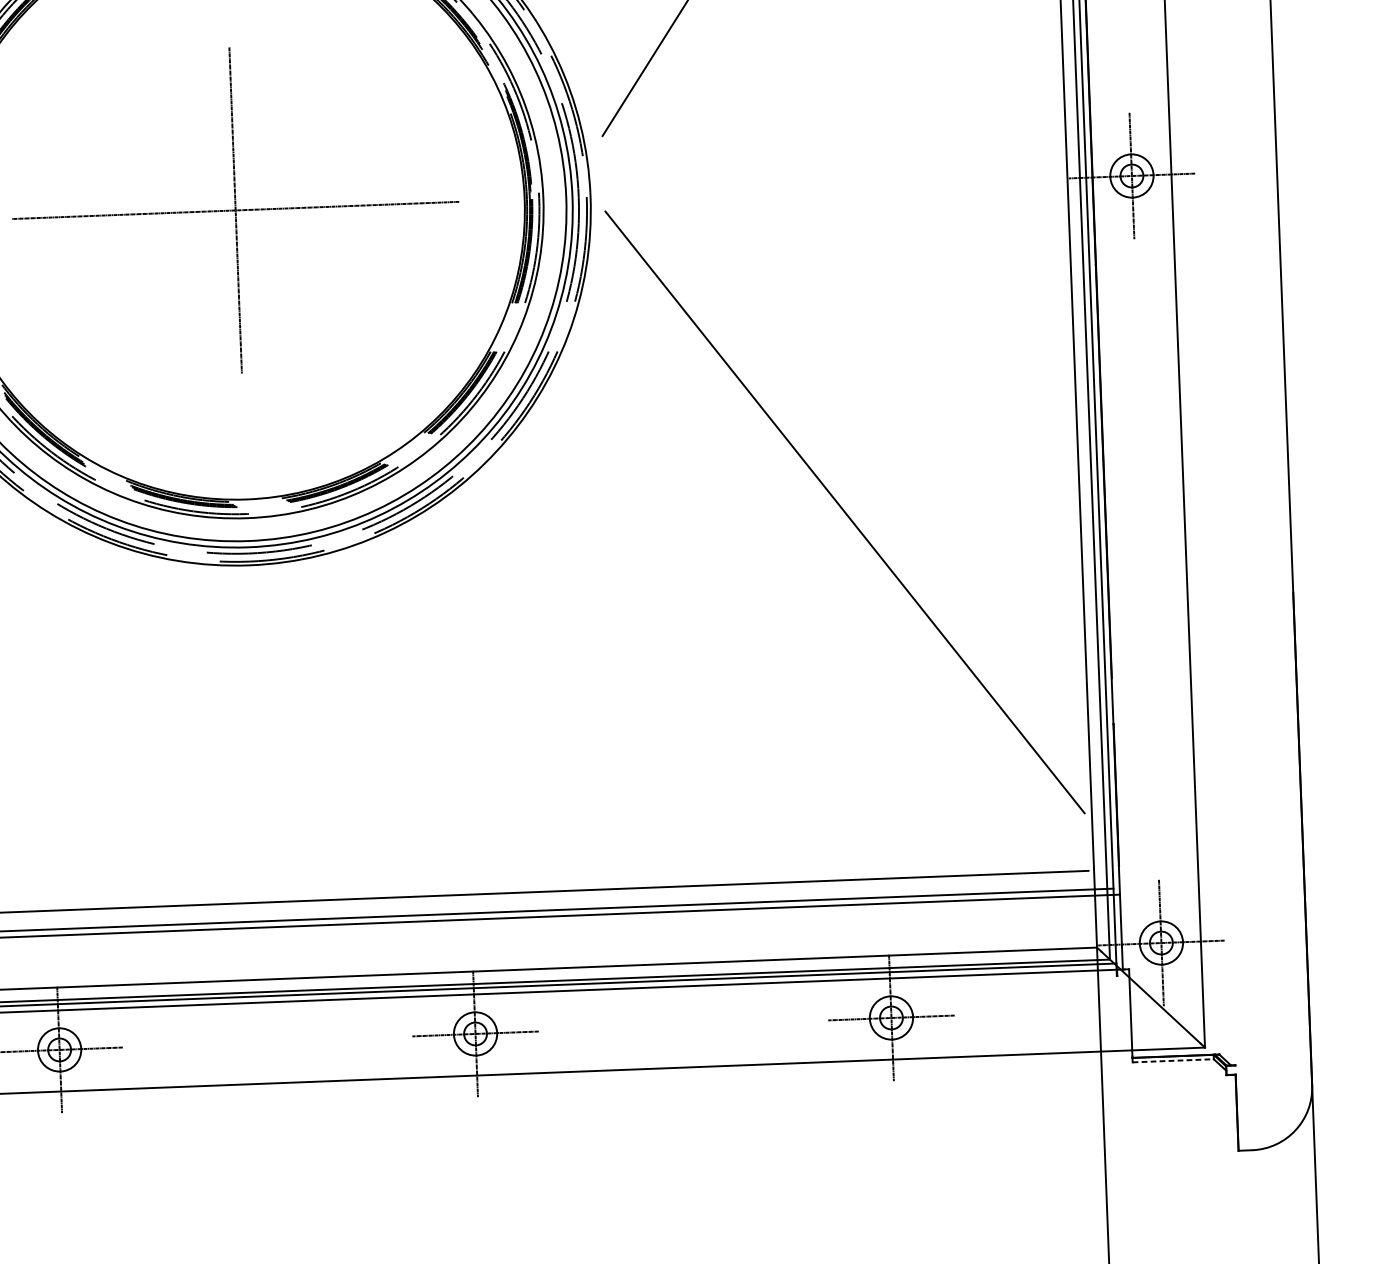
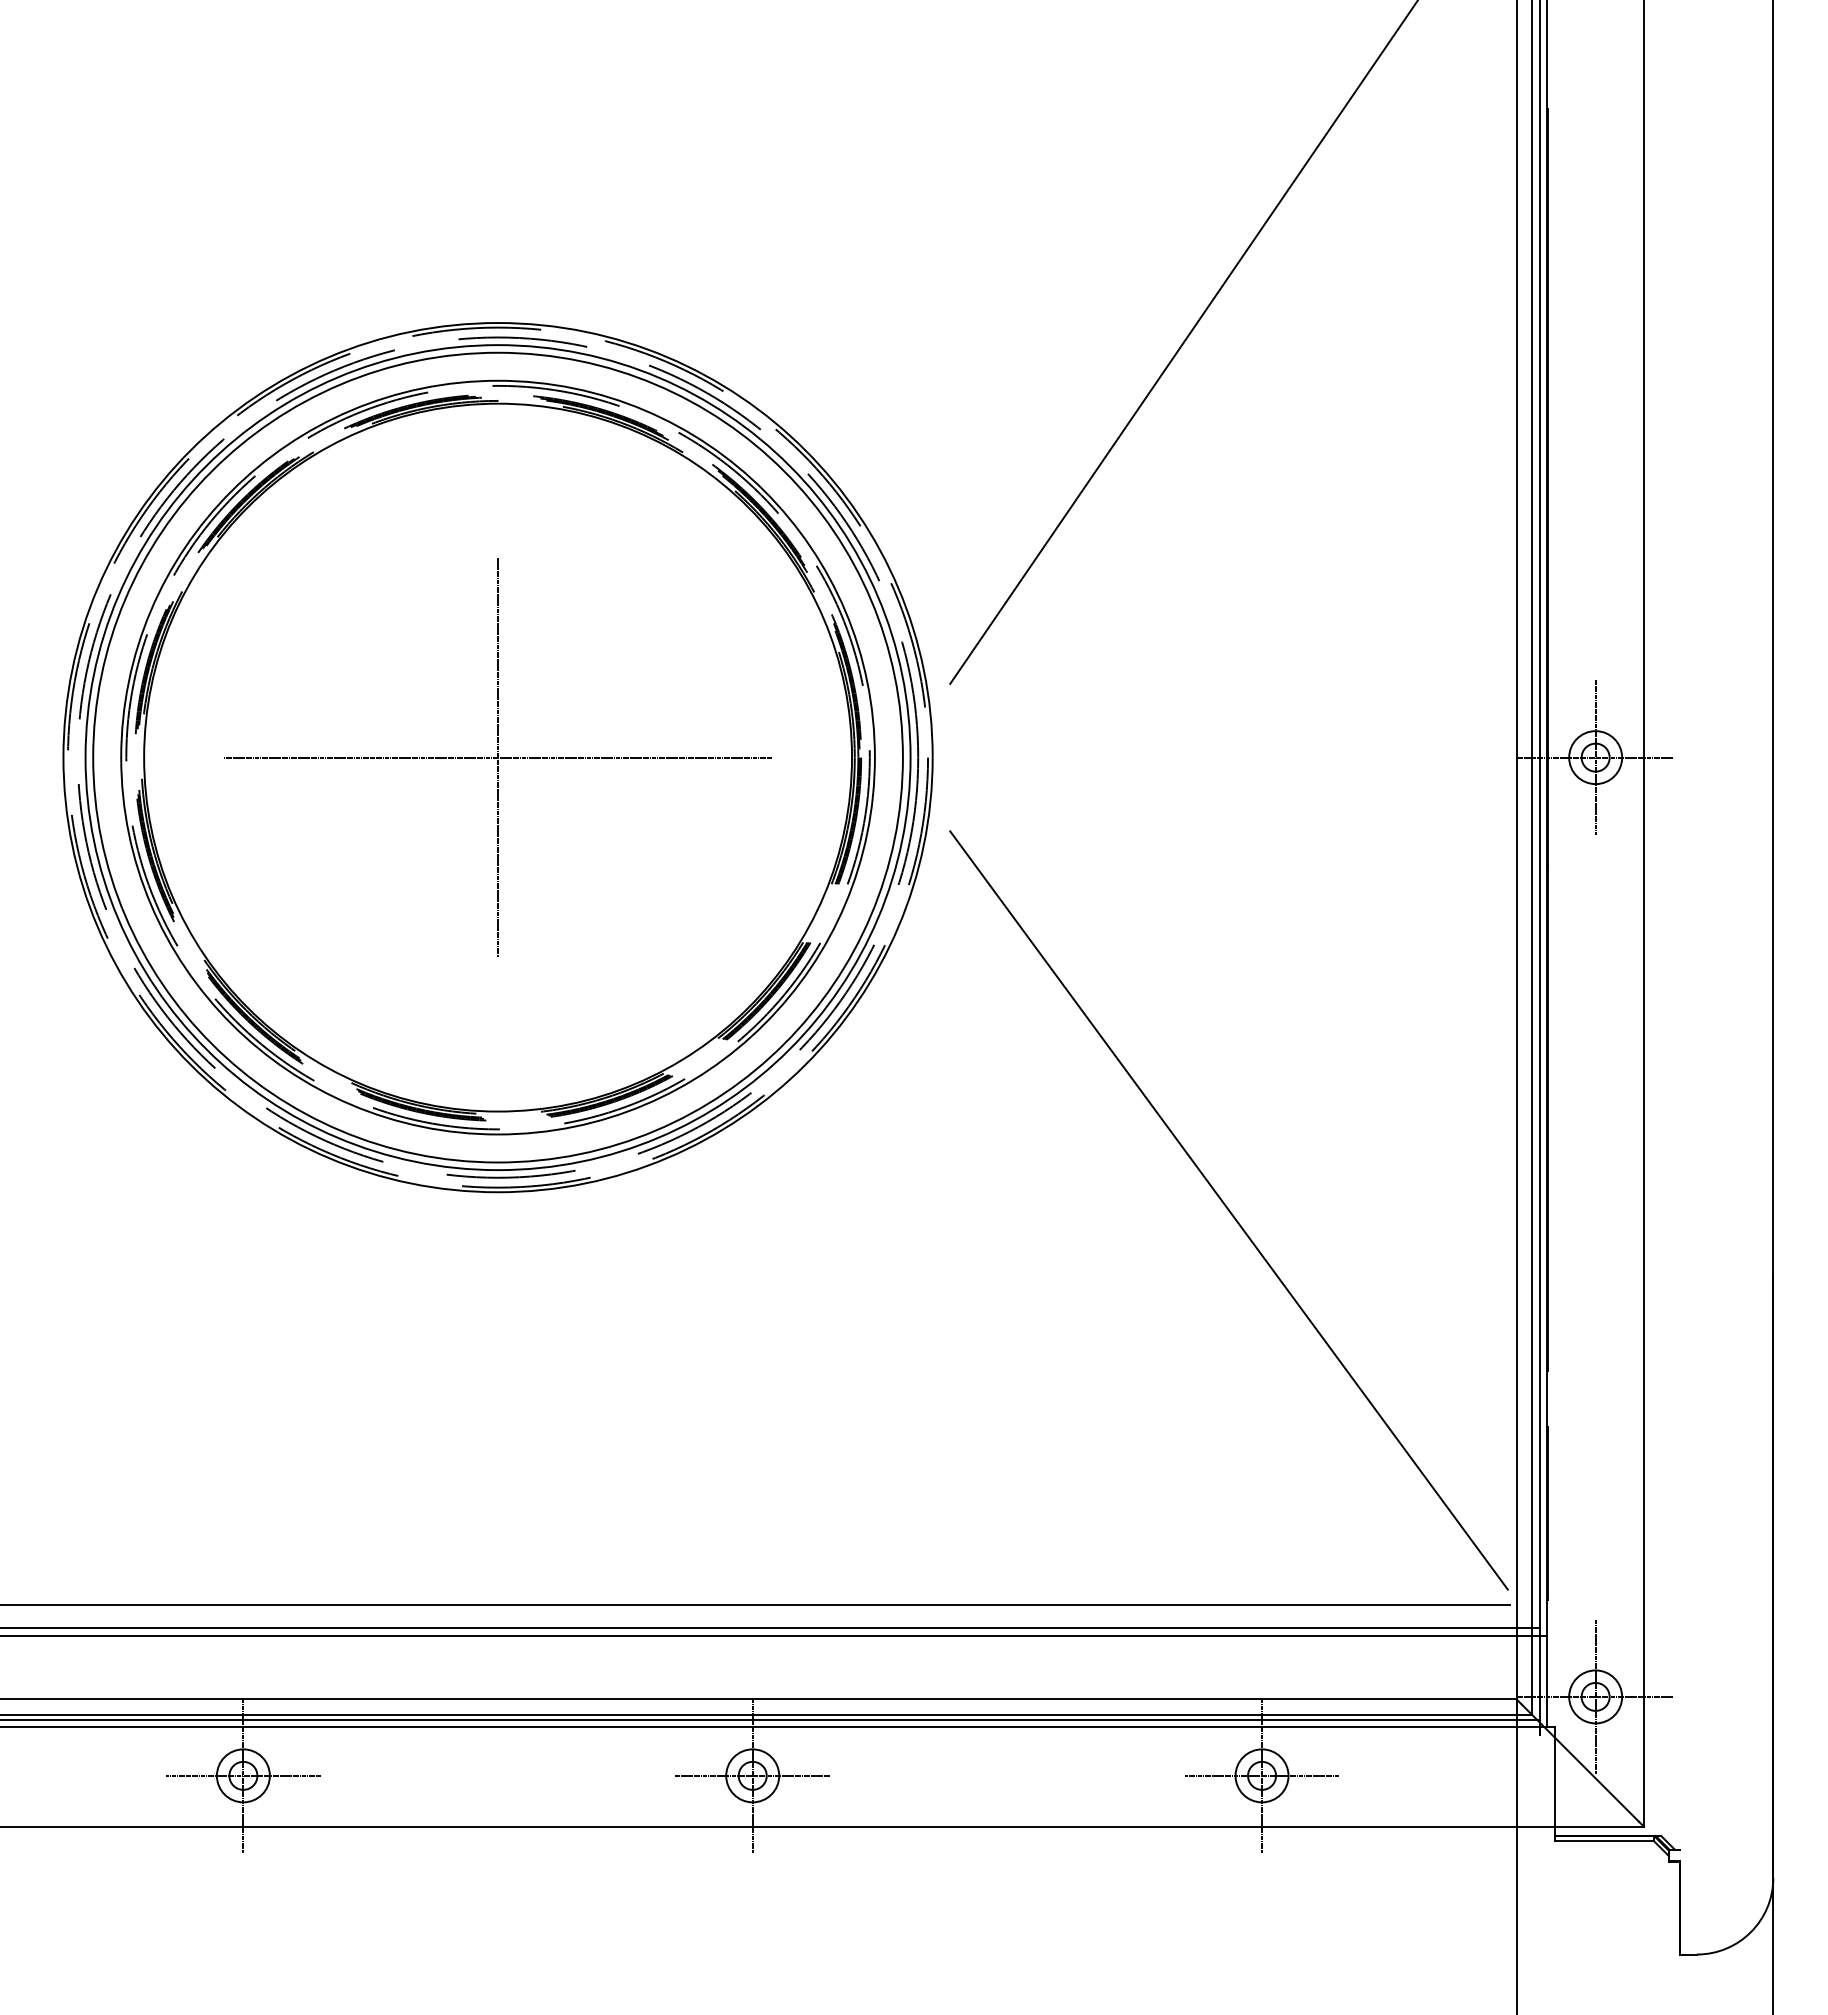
line: (844, 512) -> (1228, 1210), moved
line: (1173, 1060) -> (1604, 1841), dashed -> solid

